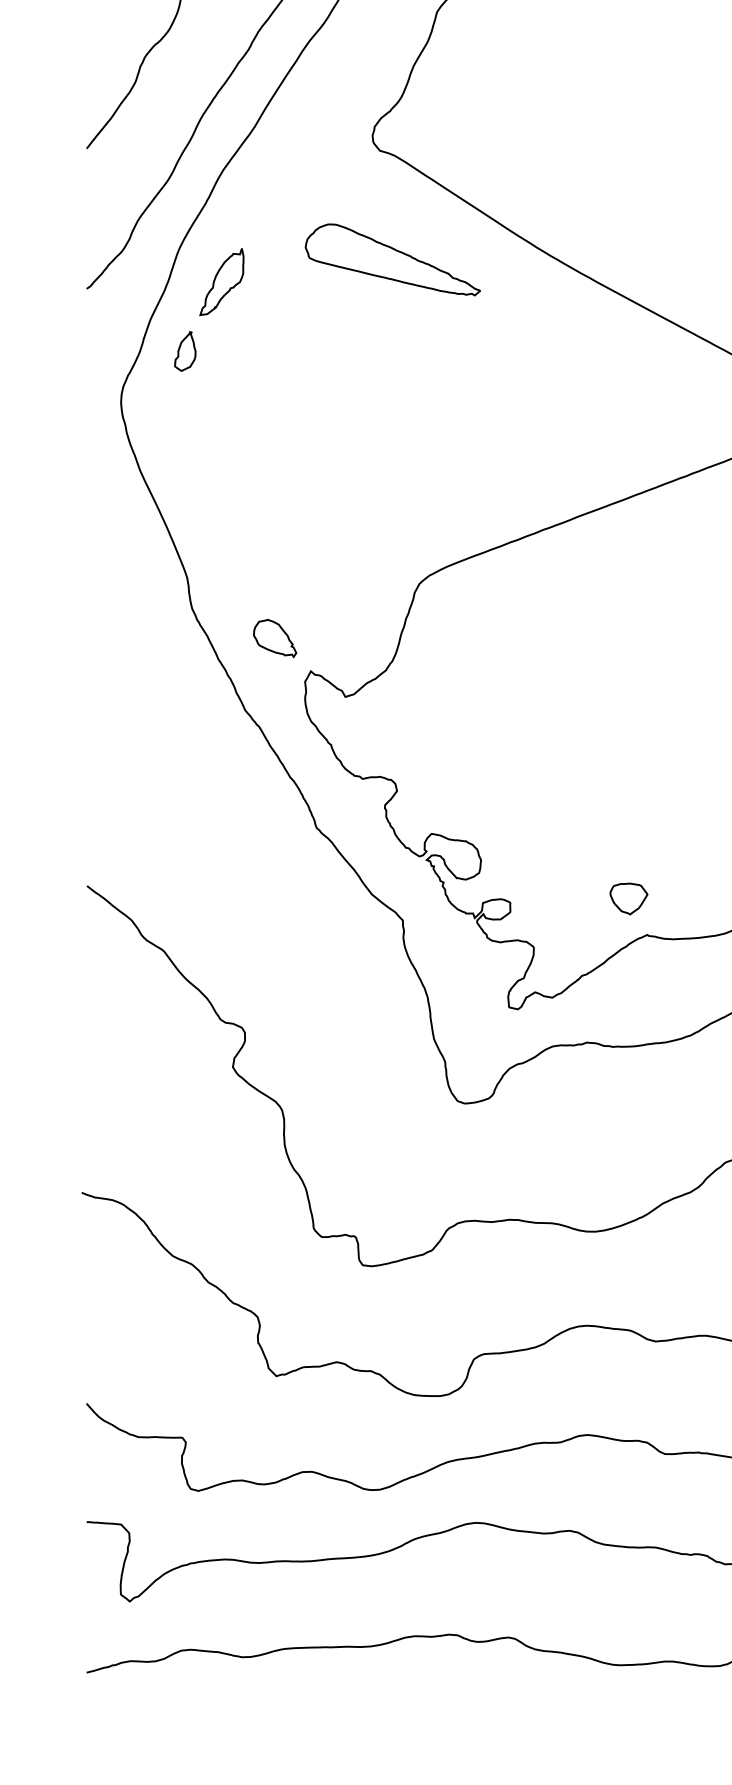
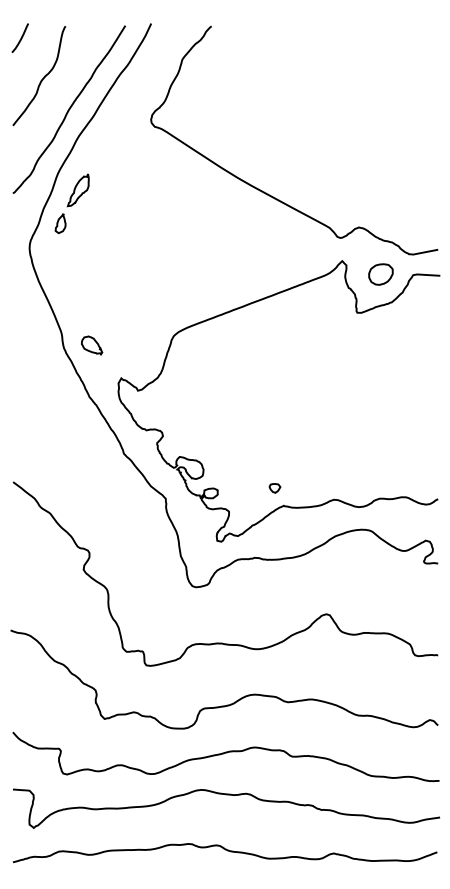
part: (391, 259) -> (160, 179), removed
part: (276, 638) -> (92, 345), moved
part: (627, 899) -> (274, 488), size x0.6

